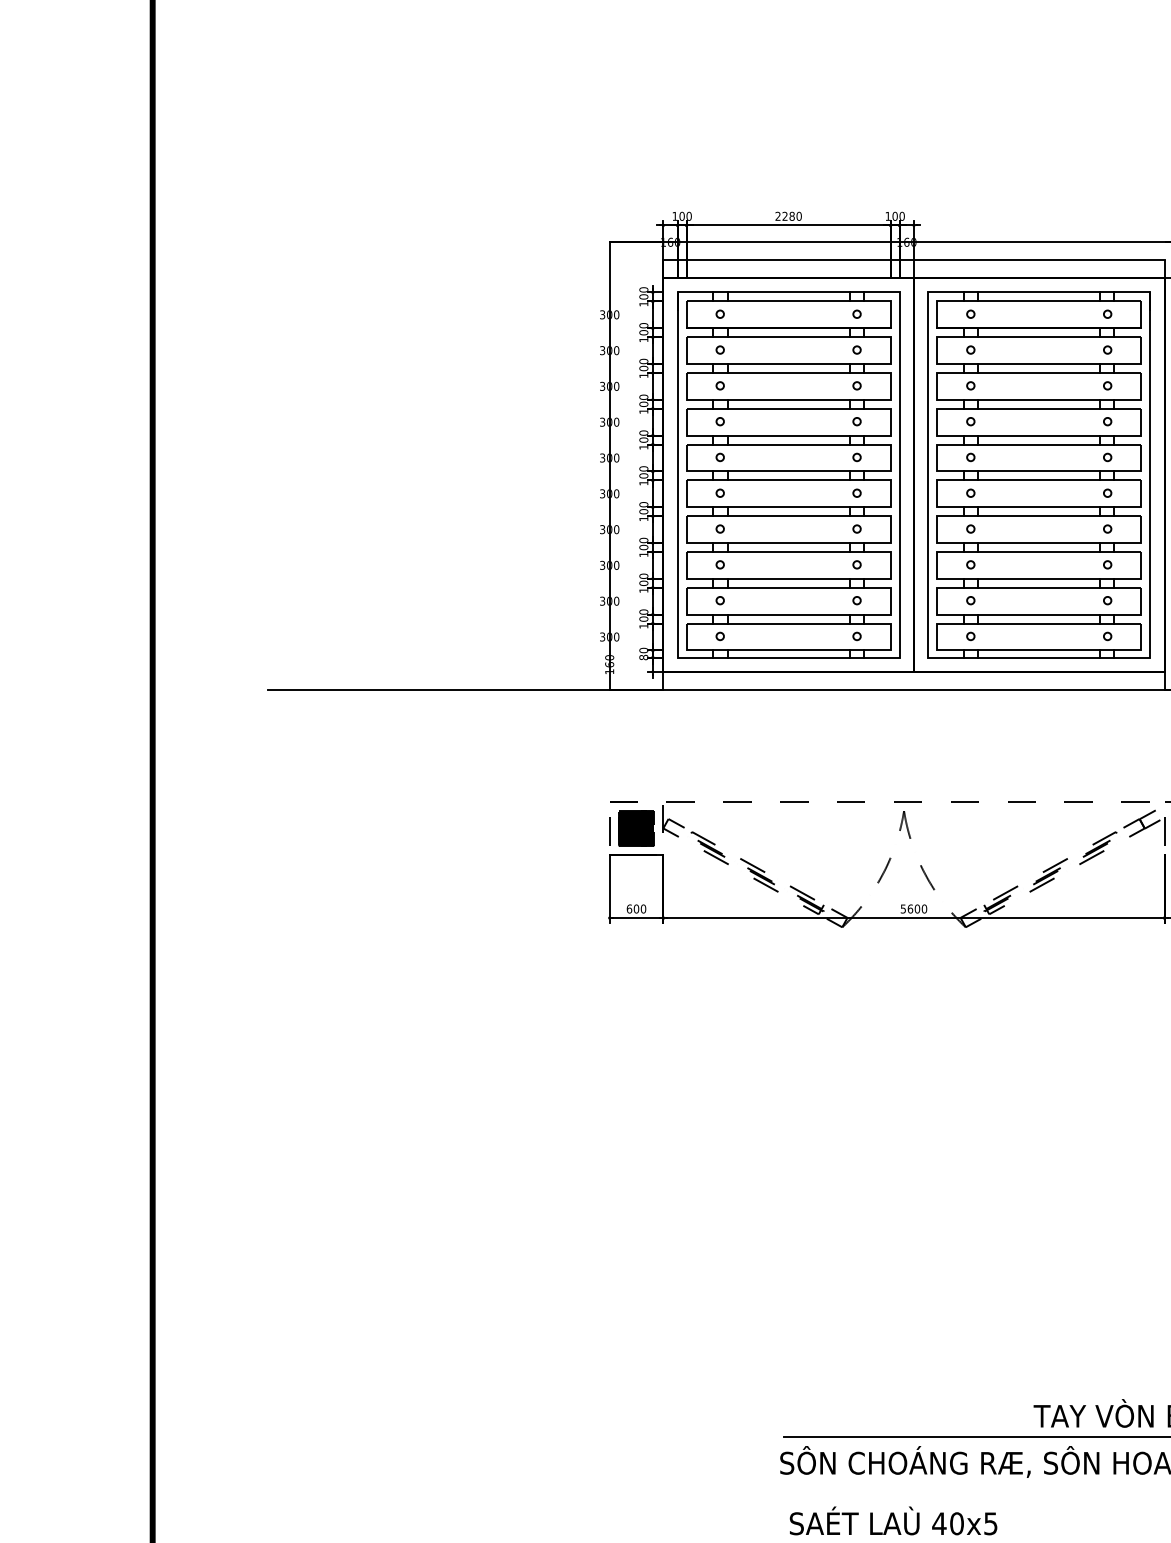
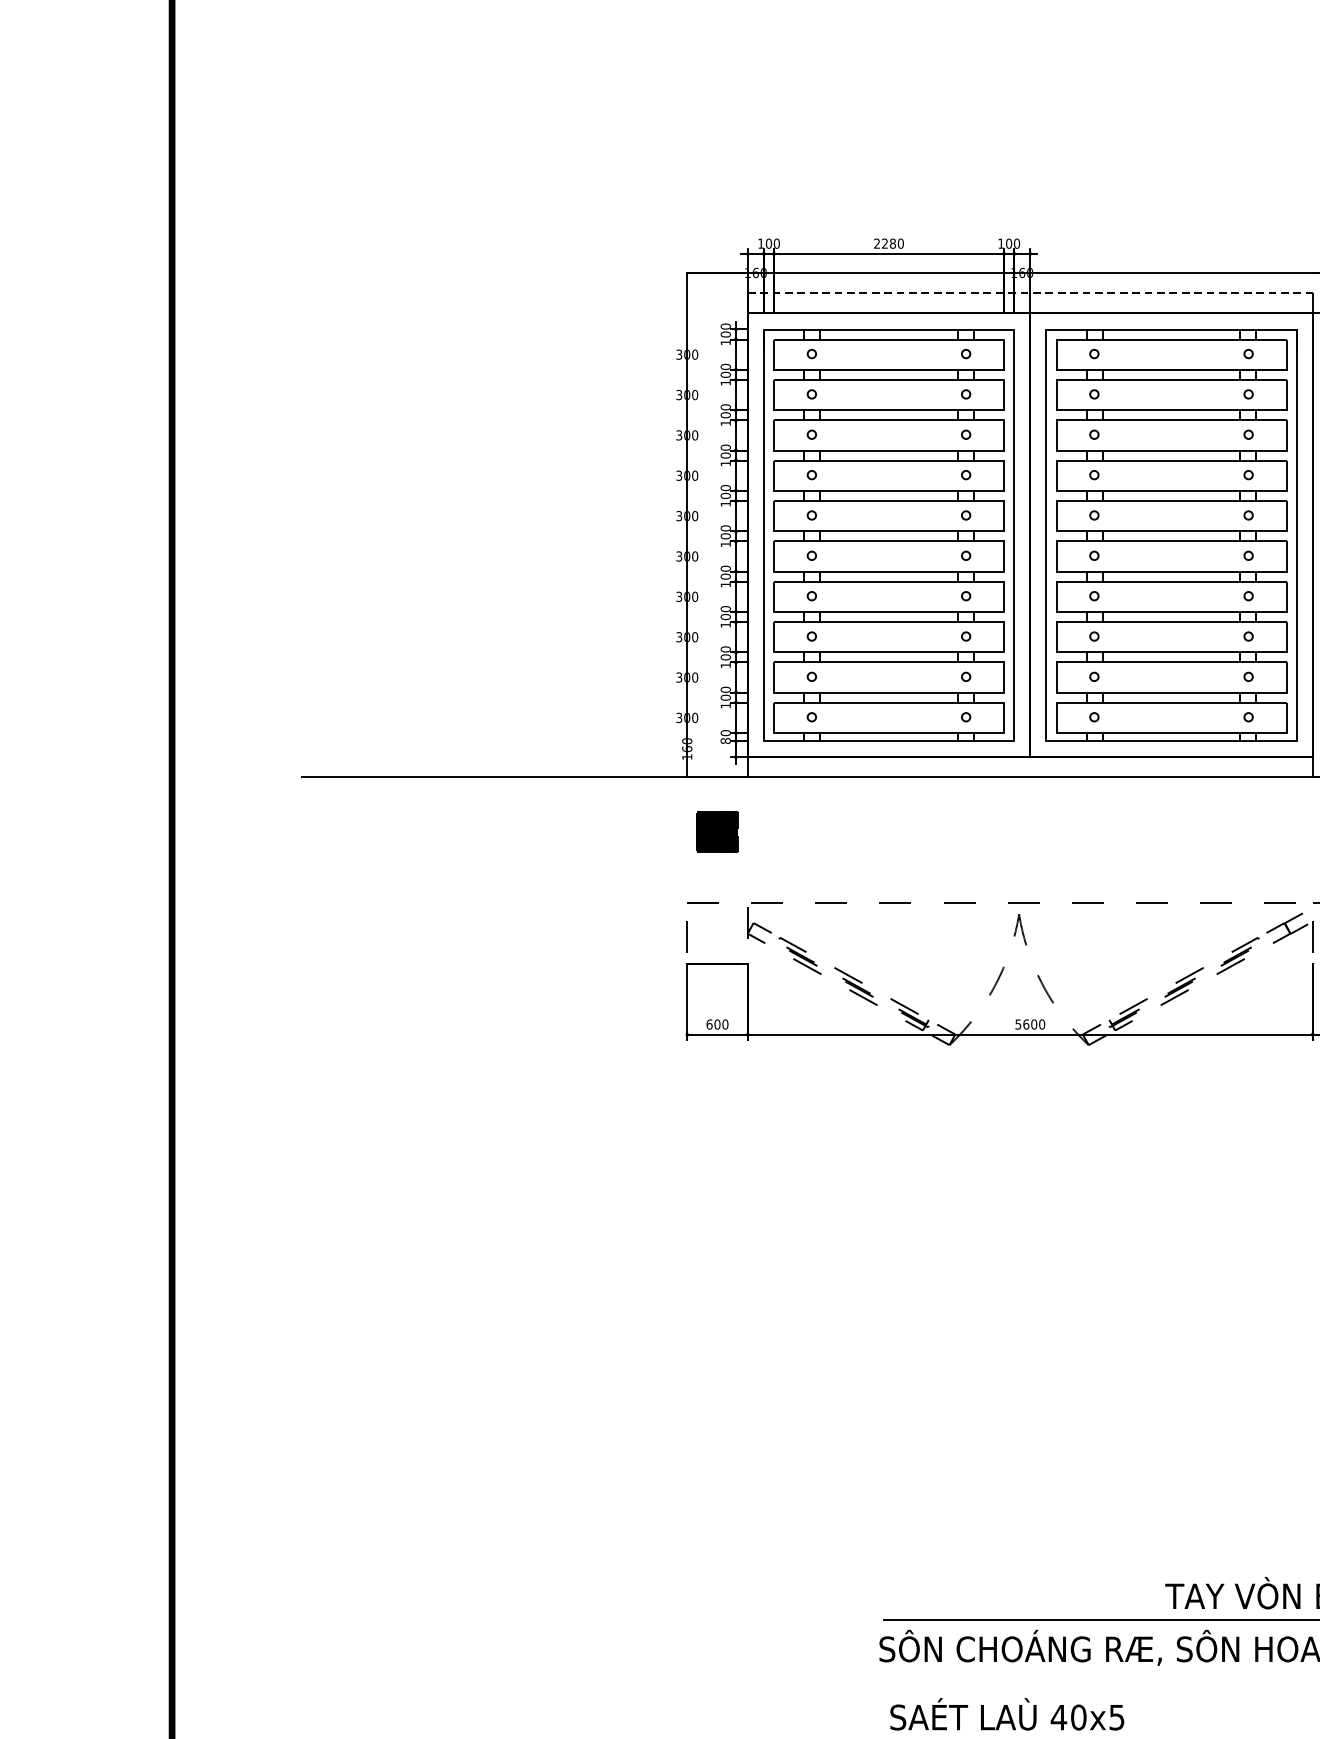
line: (913, 260) -> (1029, 293), solid -> dashed
part: (636, 828) -> (717, 832), moved

